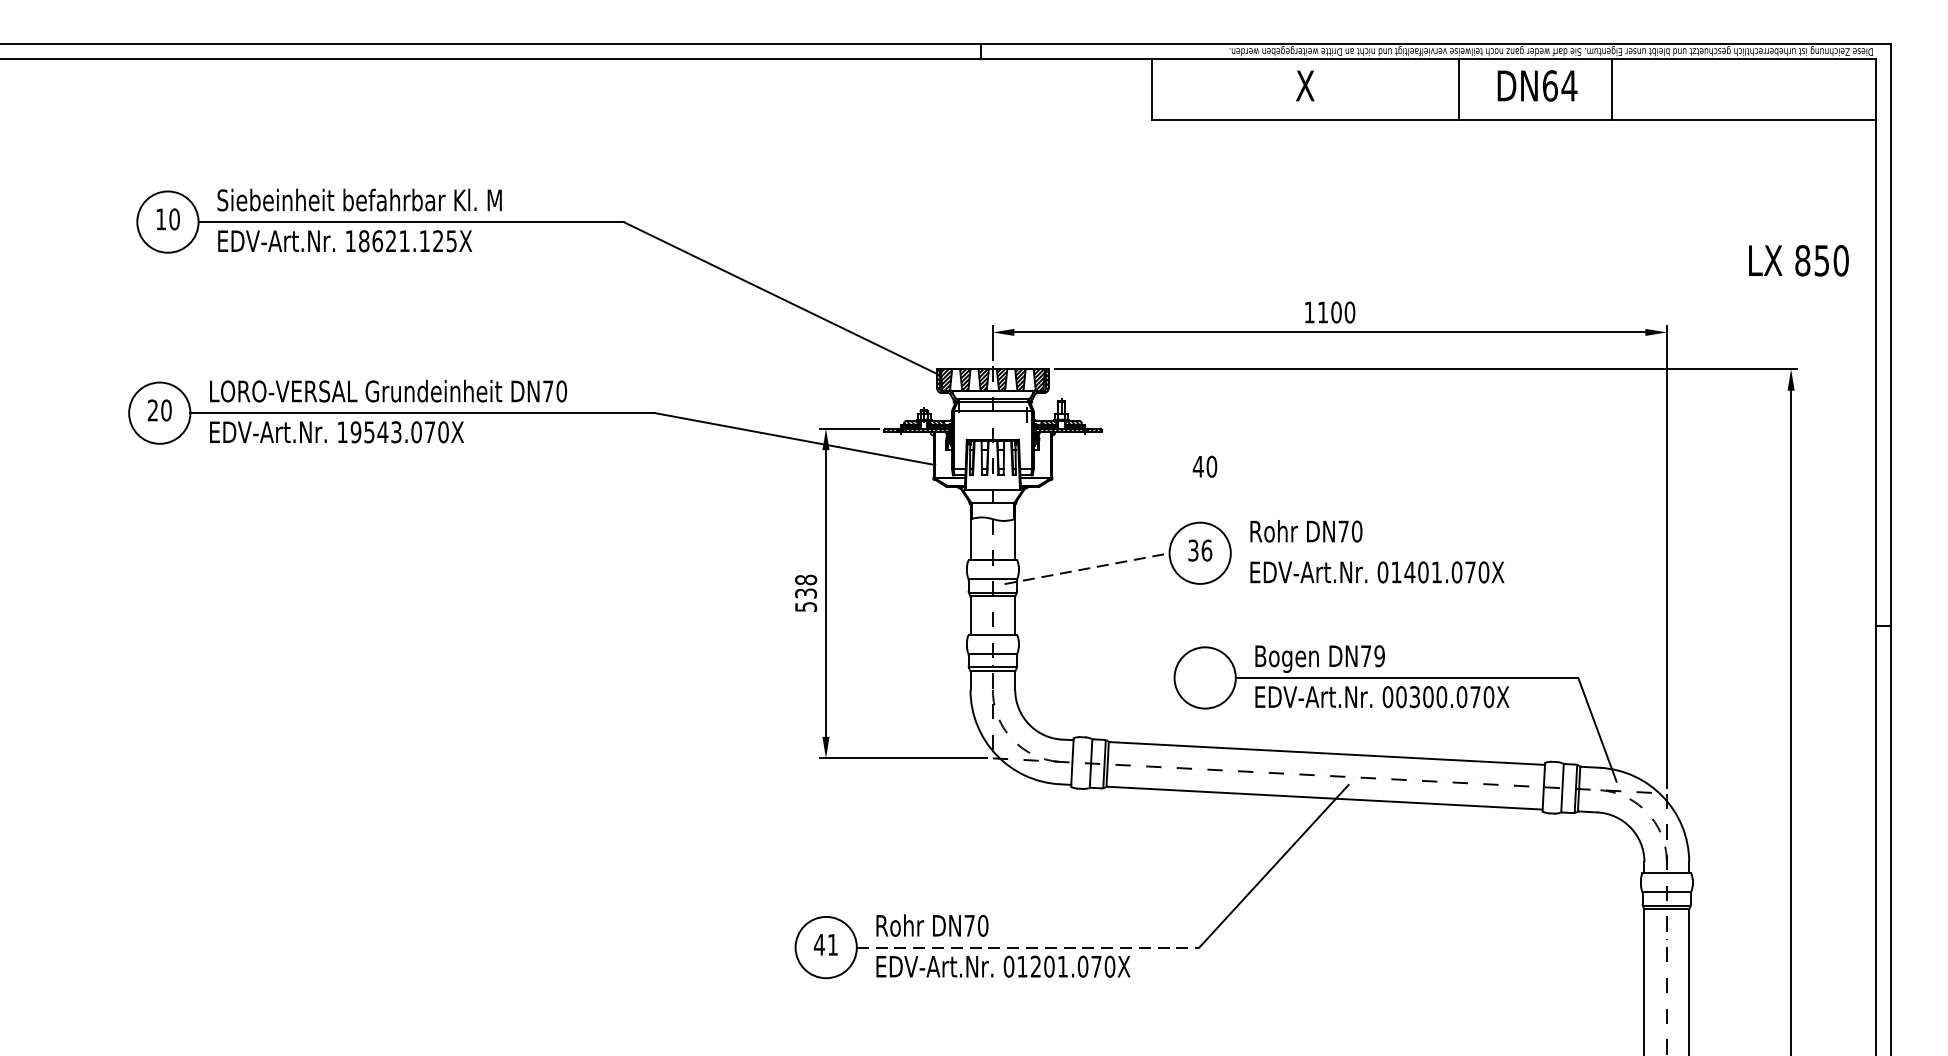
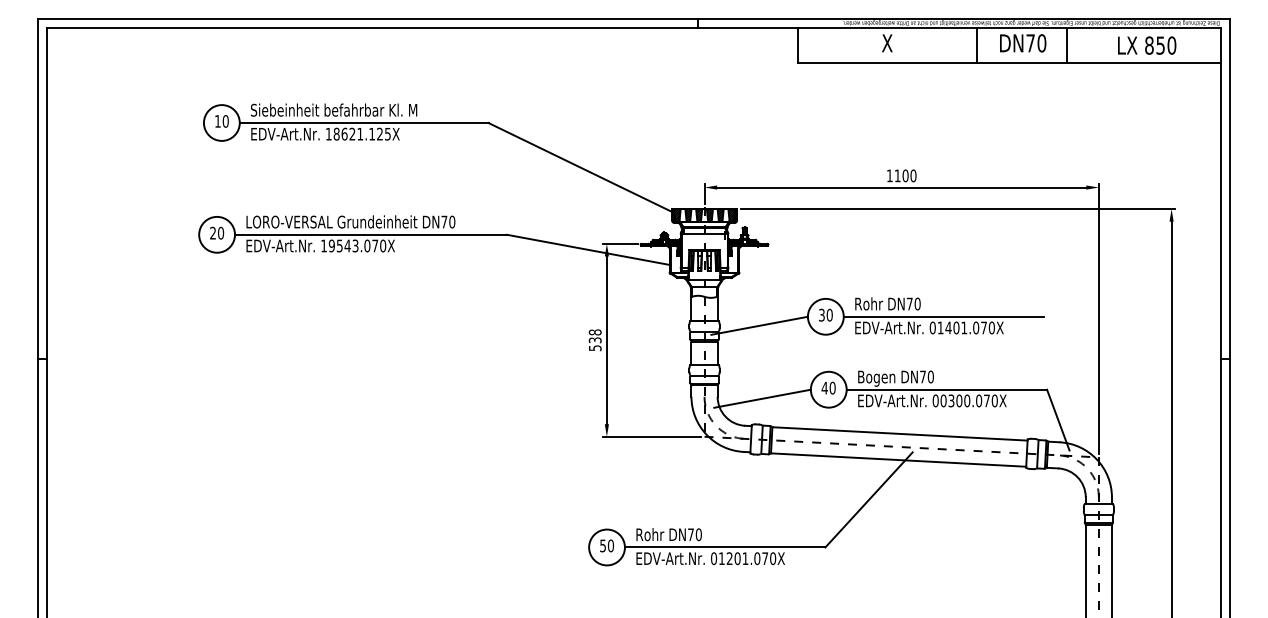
text: (1560, 86) -> (1036, 43), DN64 -> DN70
text: (1799, 260) -> (1147, 45), moved
text: (1204, 465) -> (828, 387), moved
text: (1206, 549) -> (829, 314), 36 -> 30
line: (1401, 552) -> (943, 316), added
line: (1088, 568) -> (760, 325), dashed -> solid
text: (1379, 657) -> (930, 377), DN79 -> DN70
line: (1091, 692) -> (762, 398), added
text: (825, 944) -> (606, 545), 41 -> 50
line: (1028, 947) -> (725, 547), dashed -> solid

